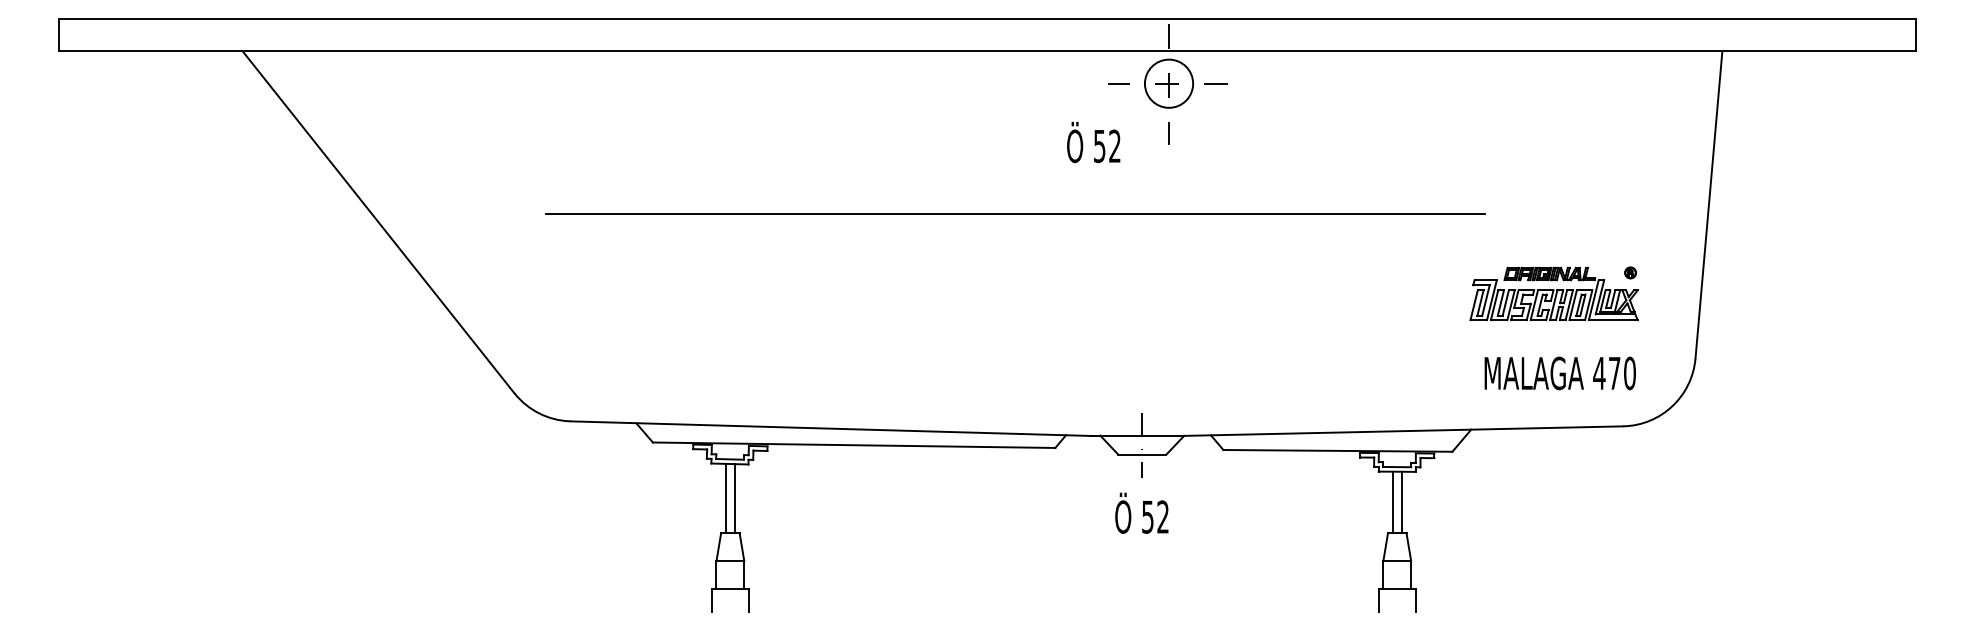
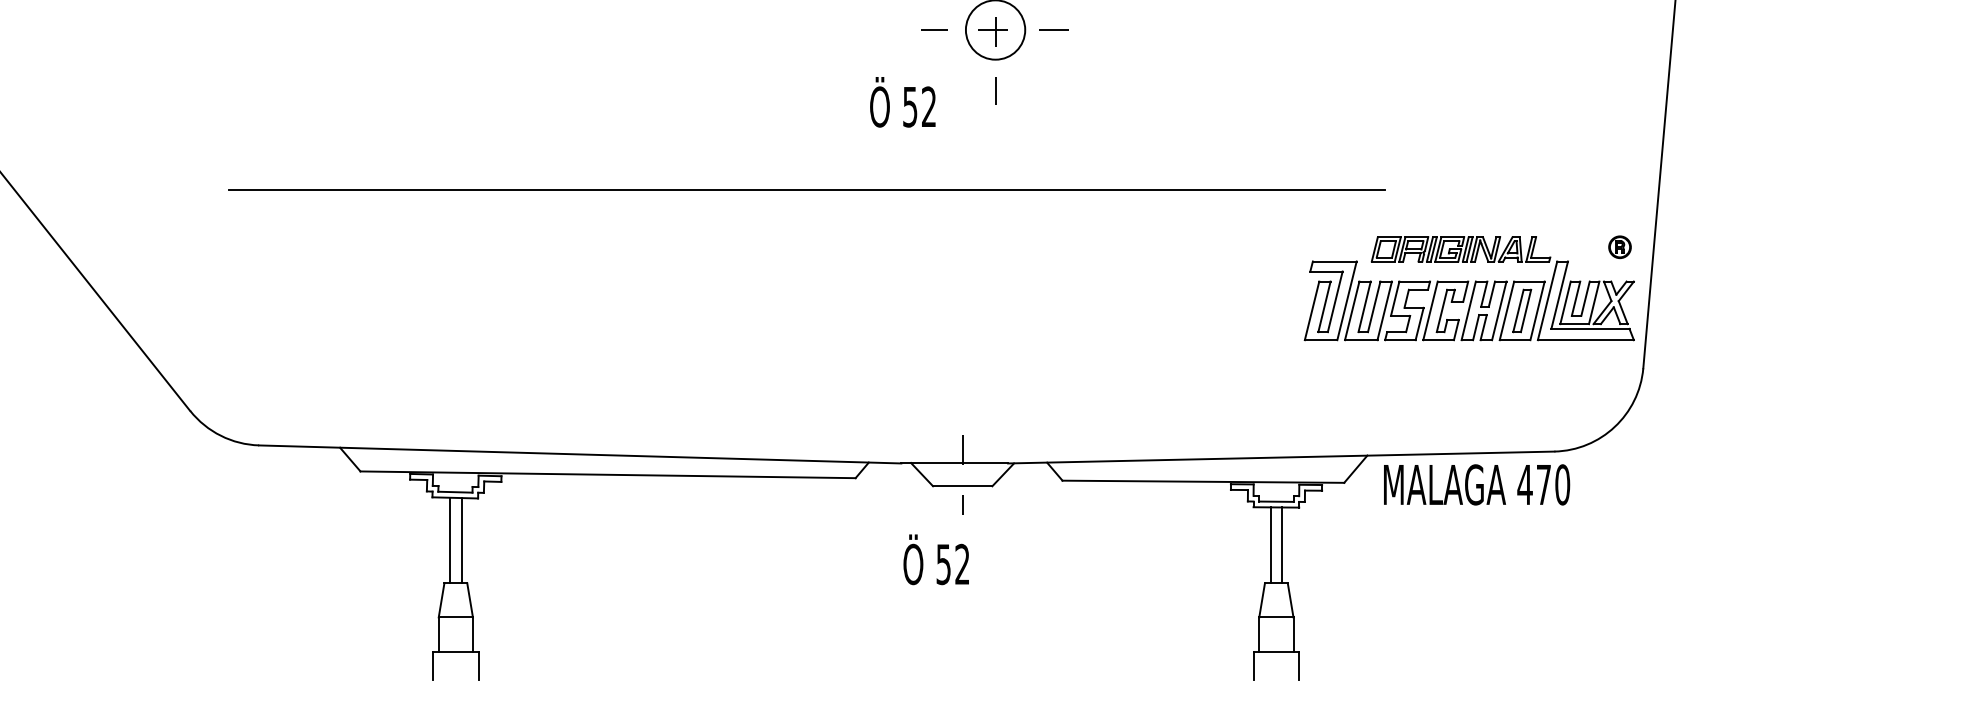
part: (1553, 293) -> (1468, 288), size x1.6
text: (1559, 373) -> (1475, 484), moved
text: (1141, 512) -> (935, 558), moved

